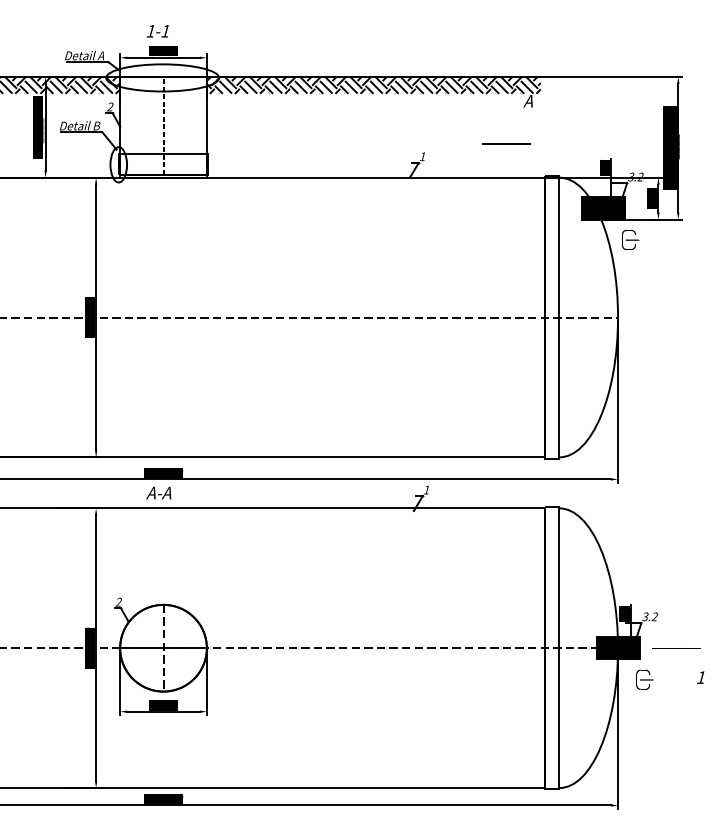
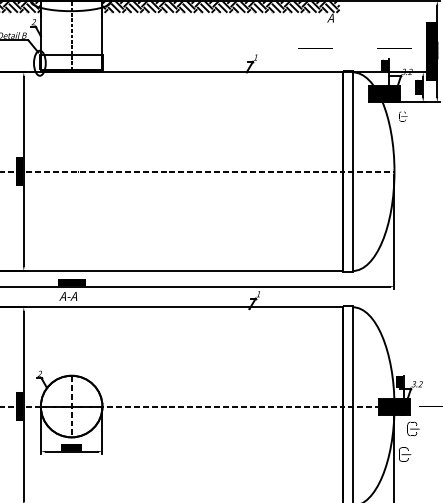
line: (617, 143) -> (394, 48), added
part: (630, 239) -> (403, 116), size x0.7
part: (632, 715) -> (404, 454), added

